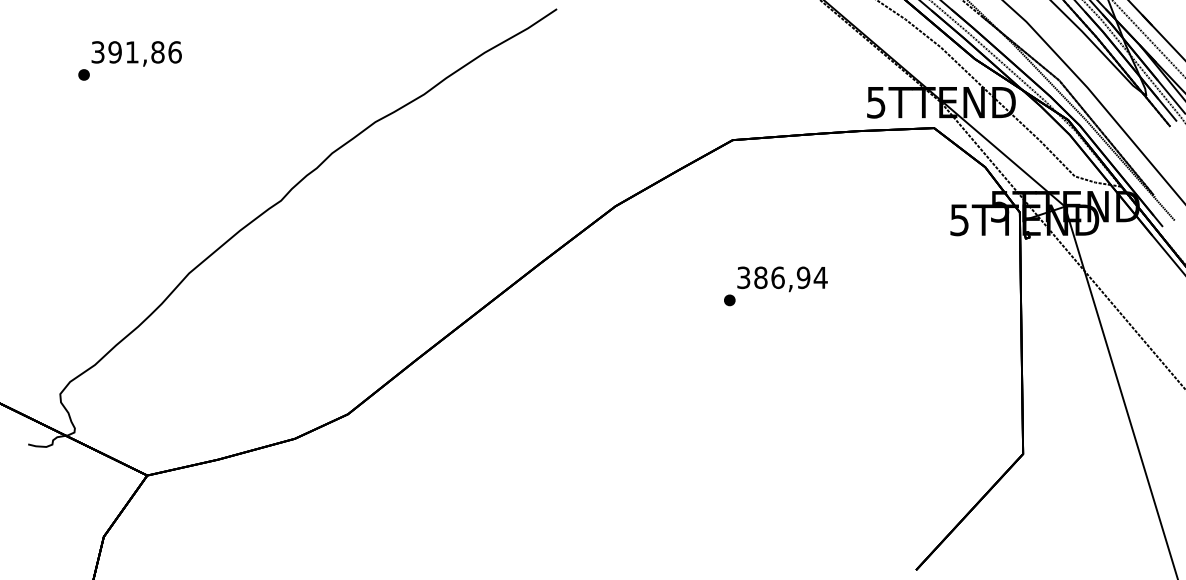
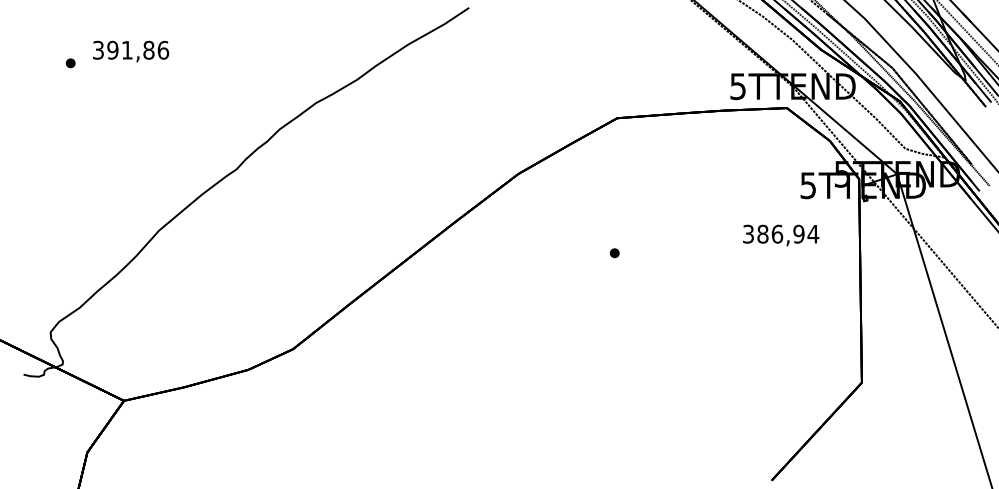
text: (137, 53) -> (131, 51), moved
text: (782, 279) -> (781, 235), moved

